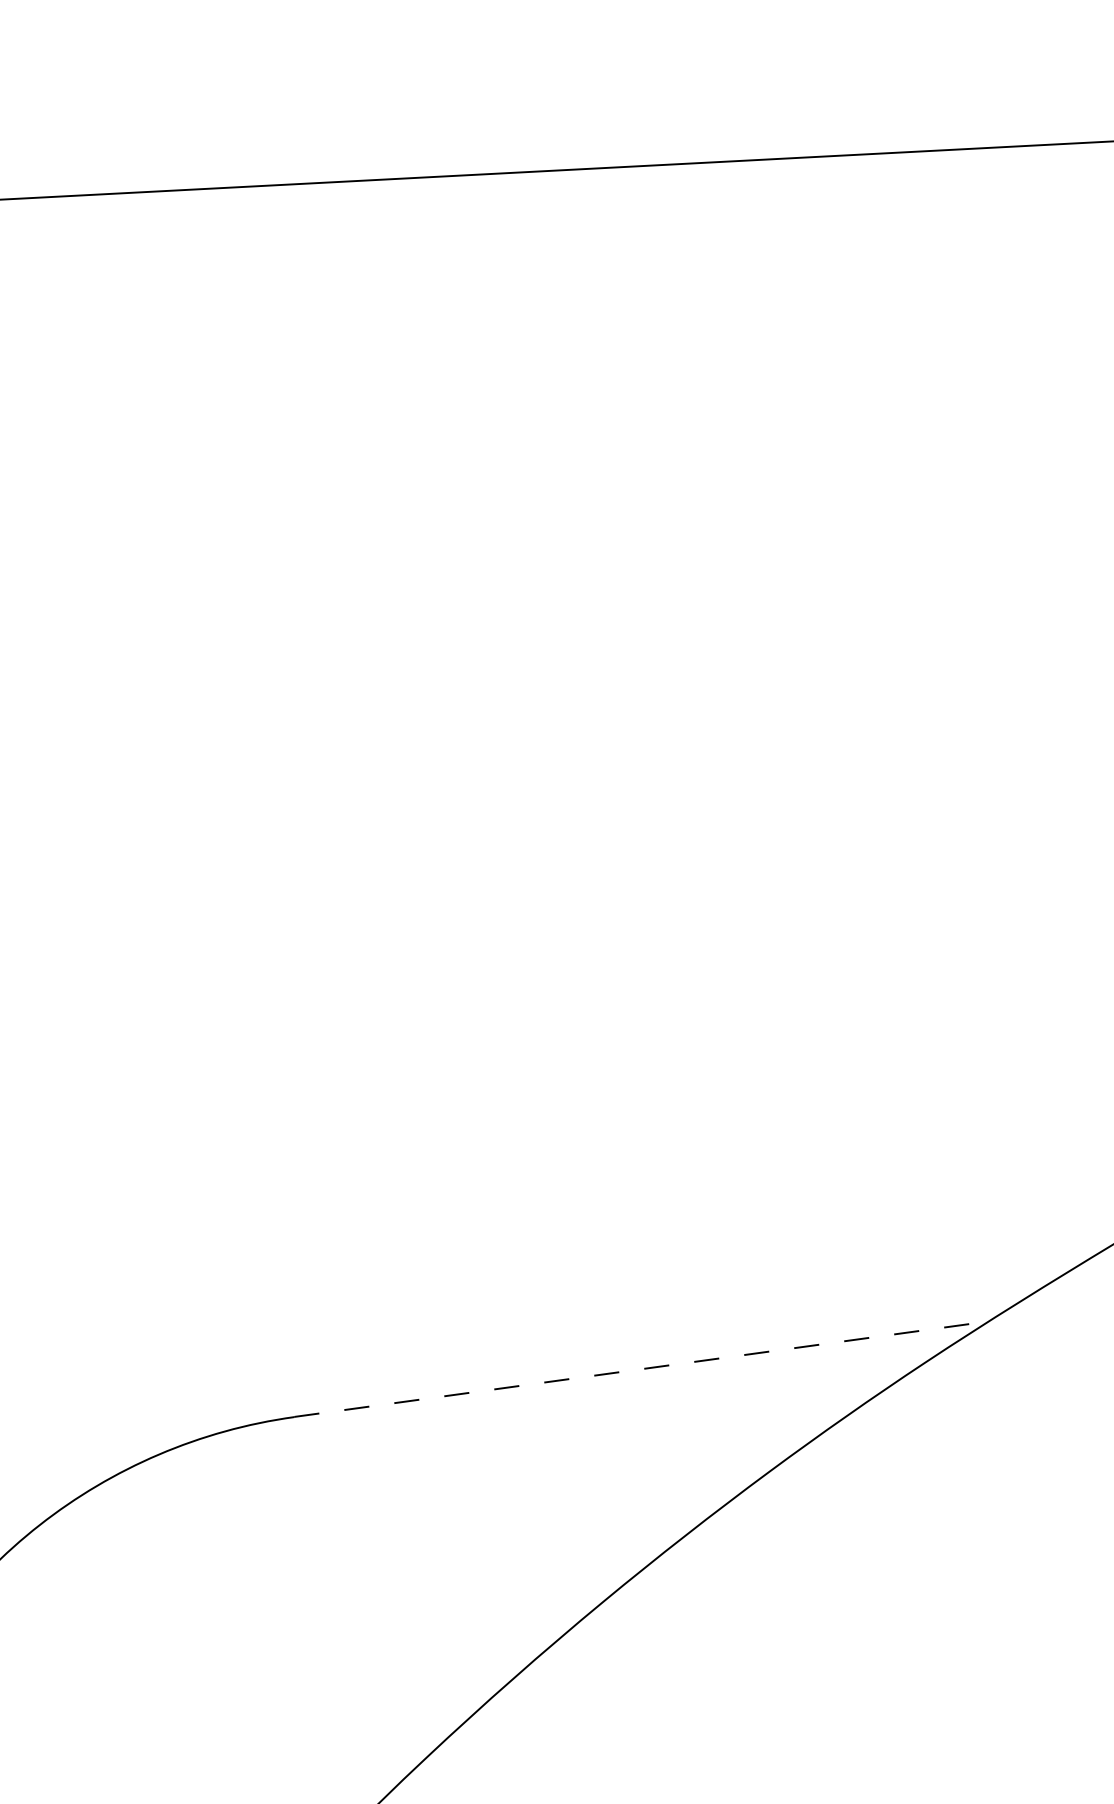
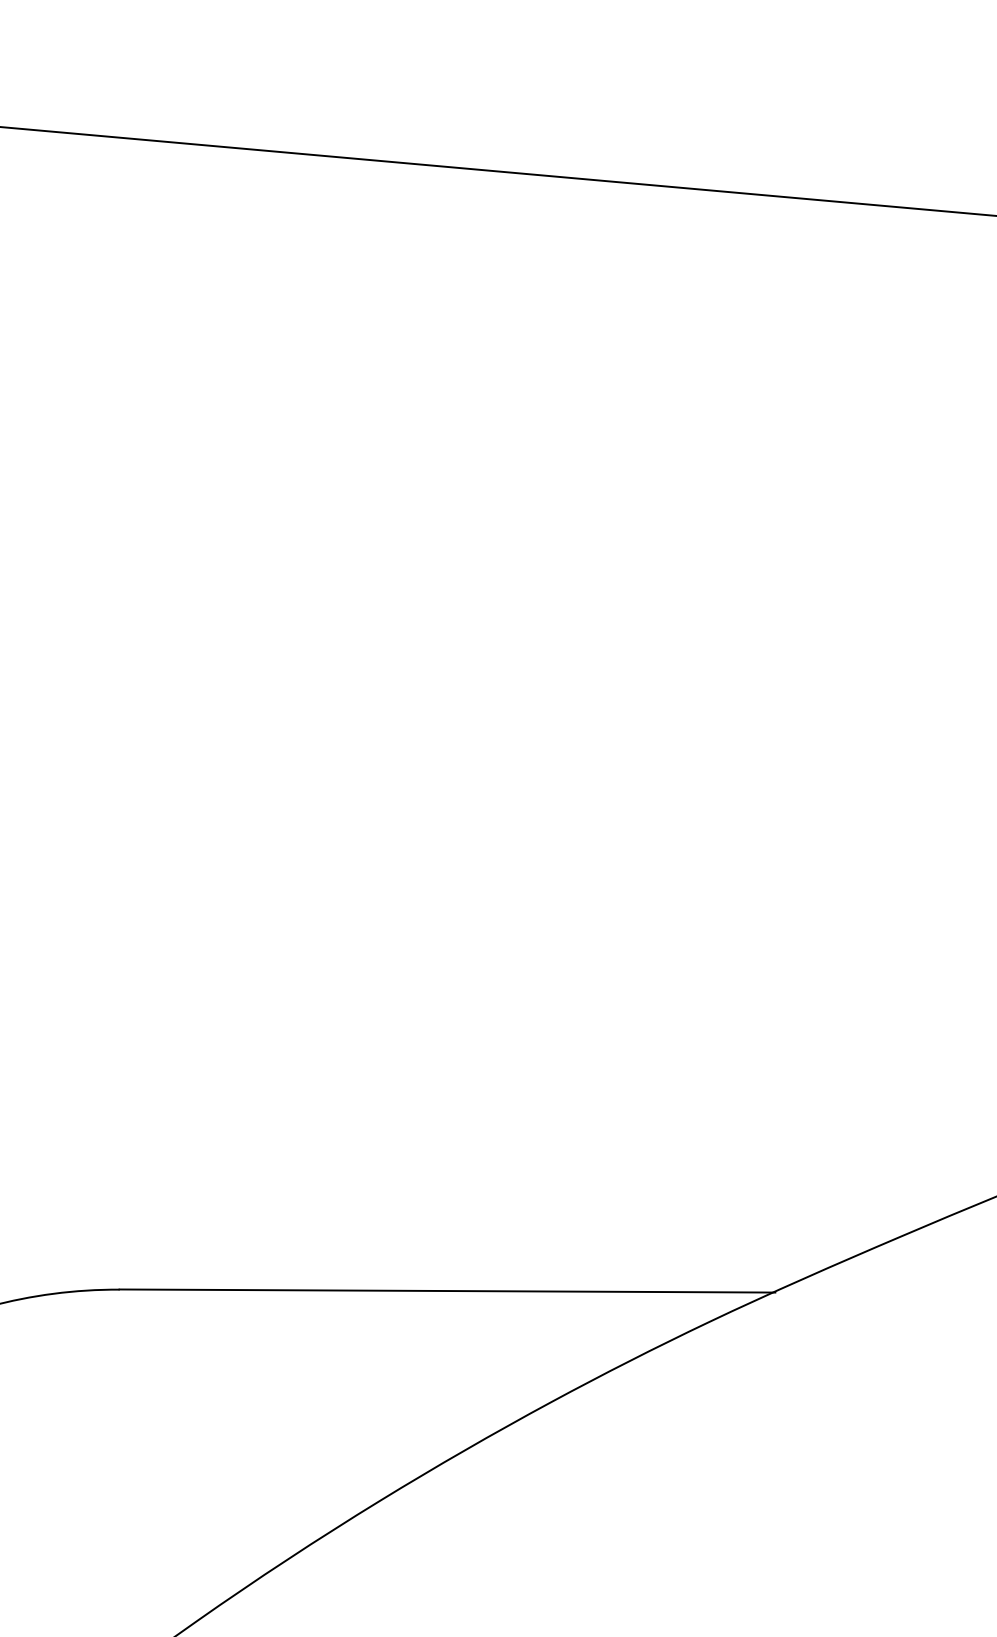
line: (642, 1368) -> (447, 1290), dashed -> solid

